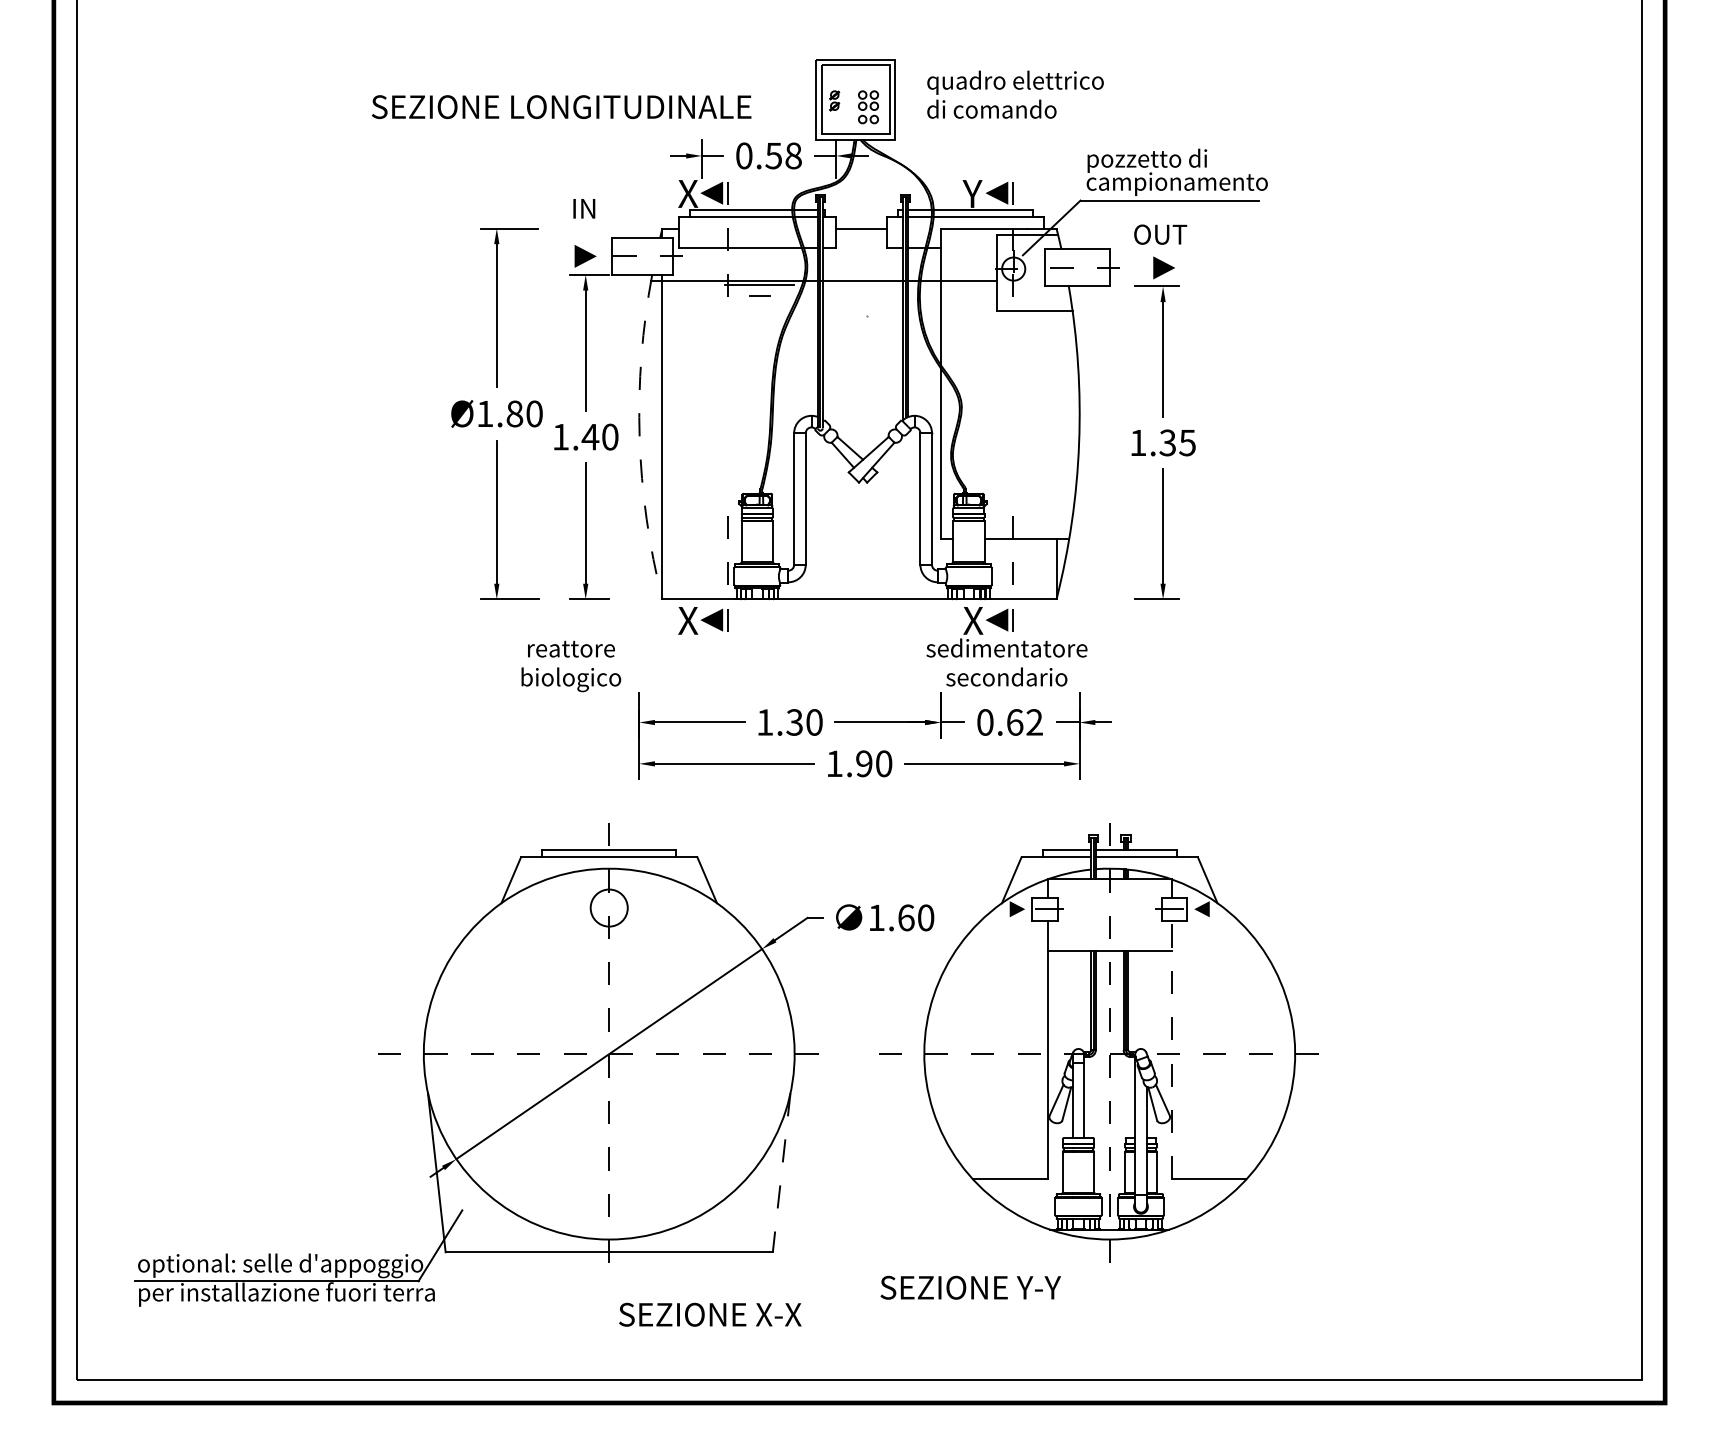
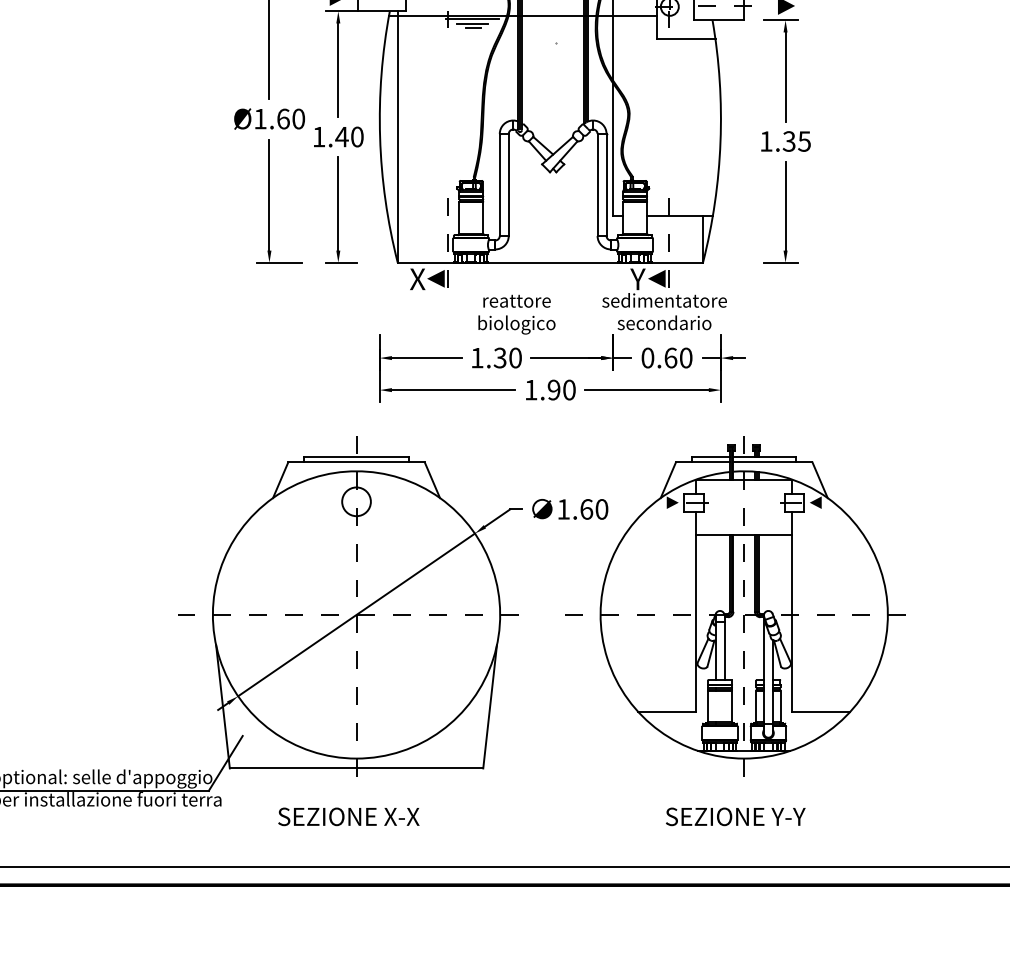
line: (759, 291) -> (472, 24), added
text: (514, 413) -> (283, 118), Ø1.80 -> Ø1.60
arc: (639, 437) -> (379, 137), dashed -> solid
text: (972, 620) -> (637, 279), X -> Y
text: (571, 666) -> (517, 314), moved
text: (1034, 722) -> (685, 358), 0.62 -> 0.60
line: (1171, 1049) -> (792, 611), dashed -> solid
line: (781, 1172) -> (489, 706), dashed -> solid
text: (970, 1287) -> (735, 816), moved
text: (710, 1314) -> (349, 816), moved

